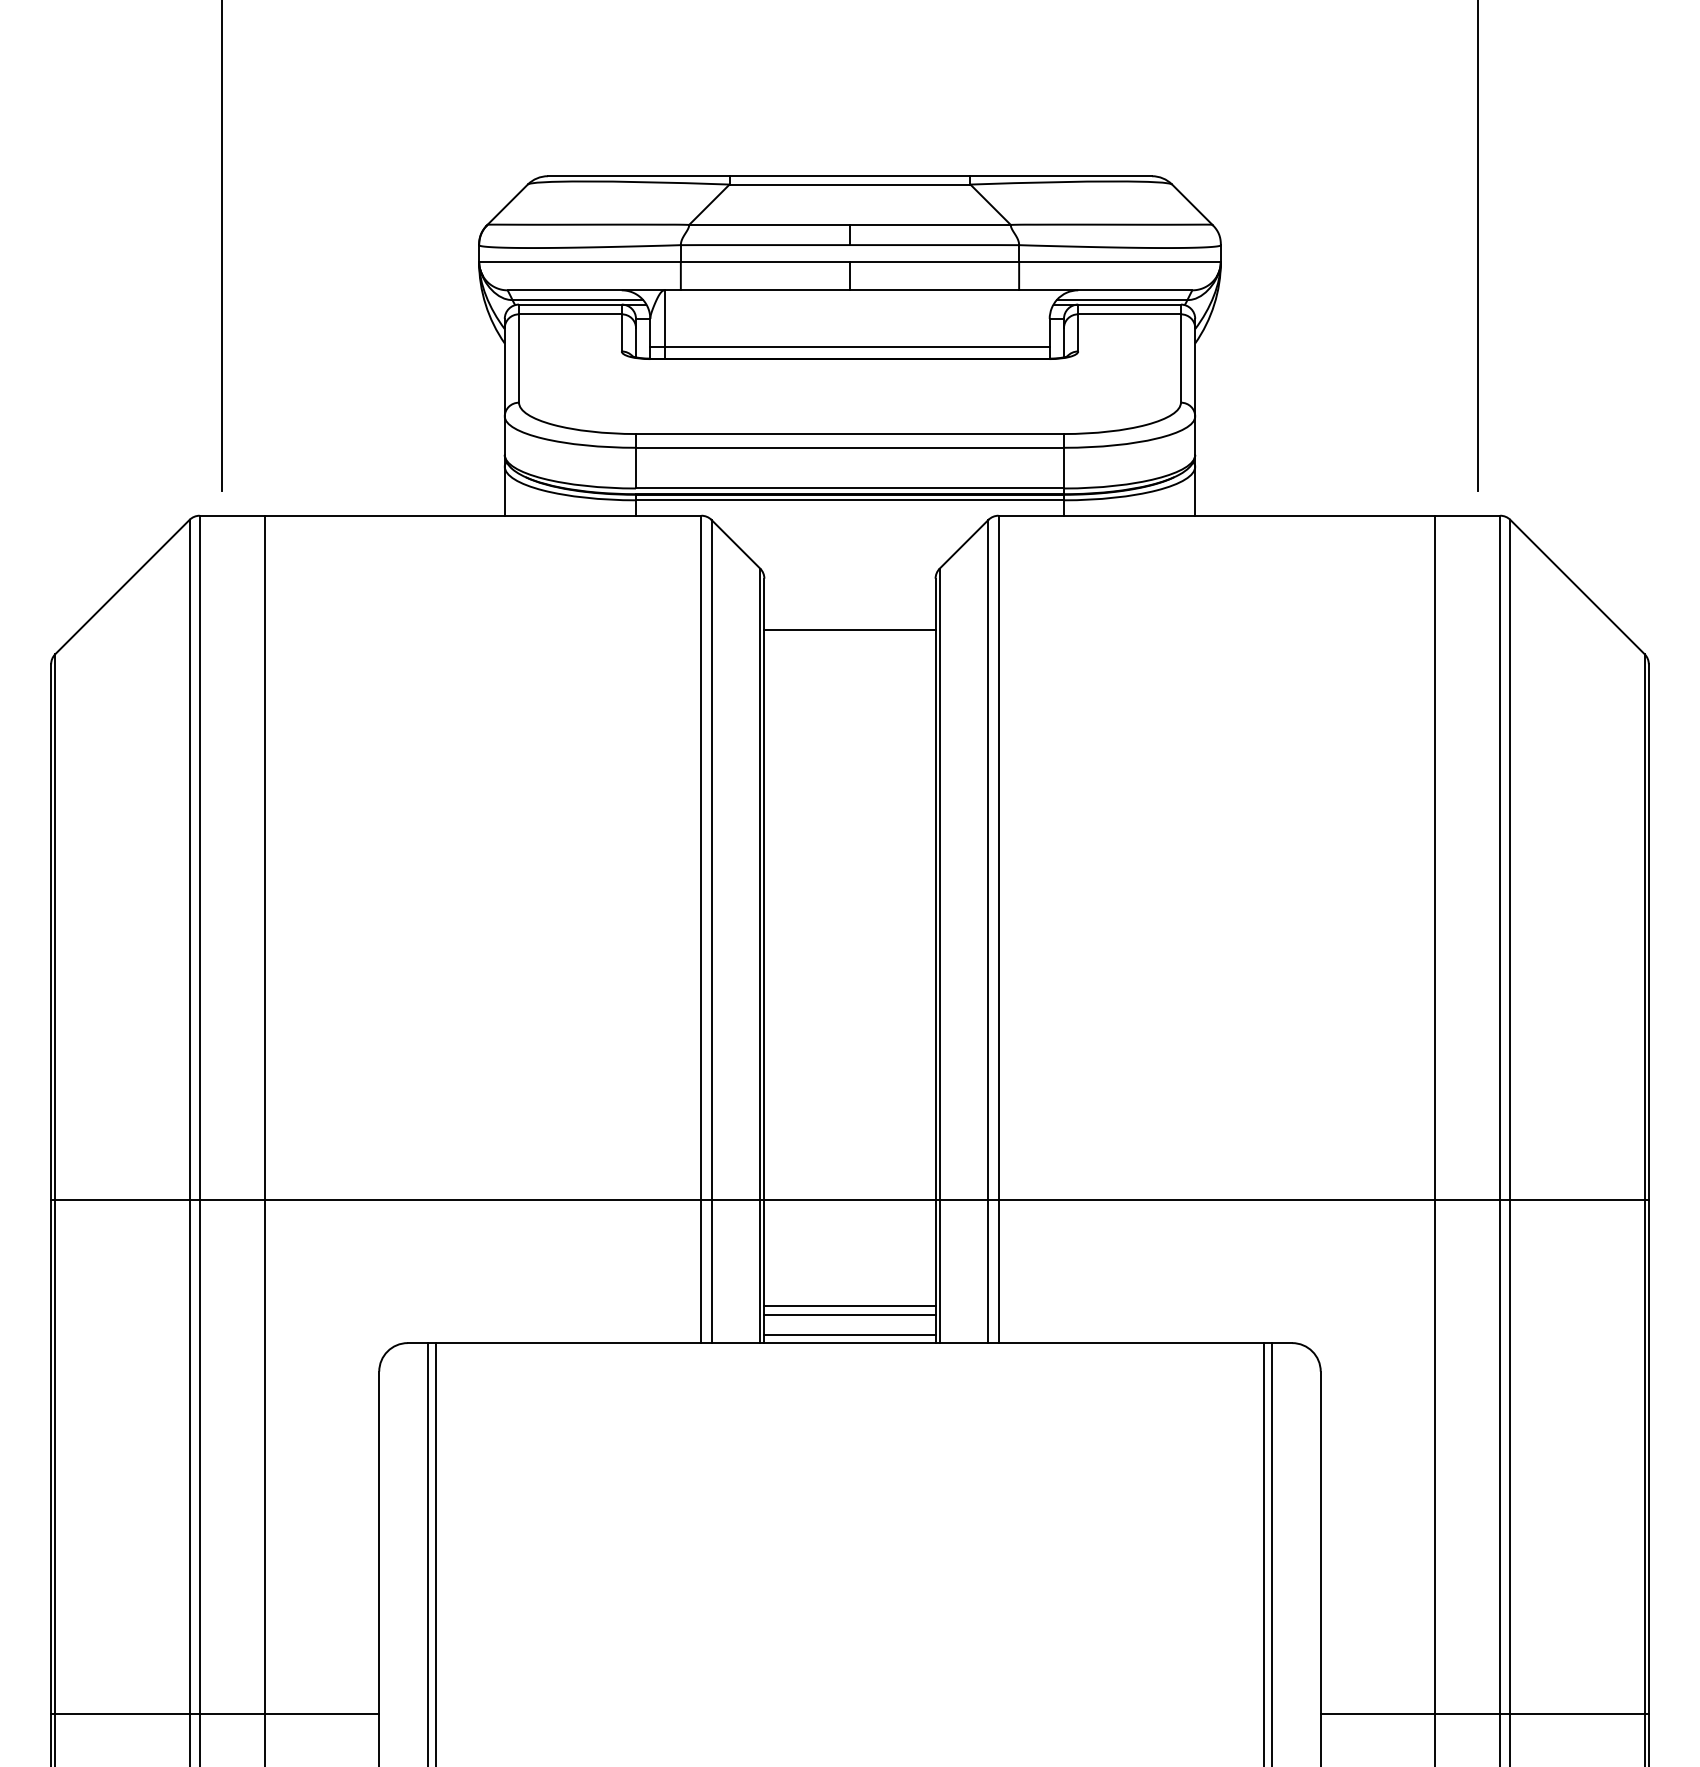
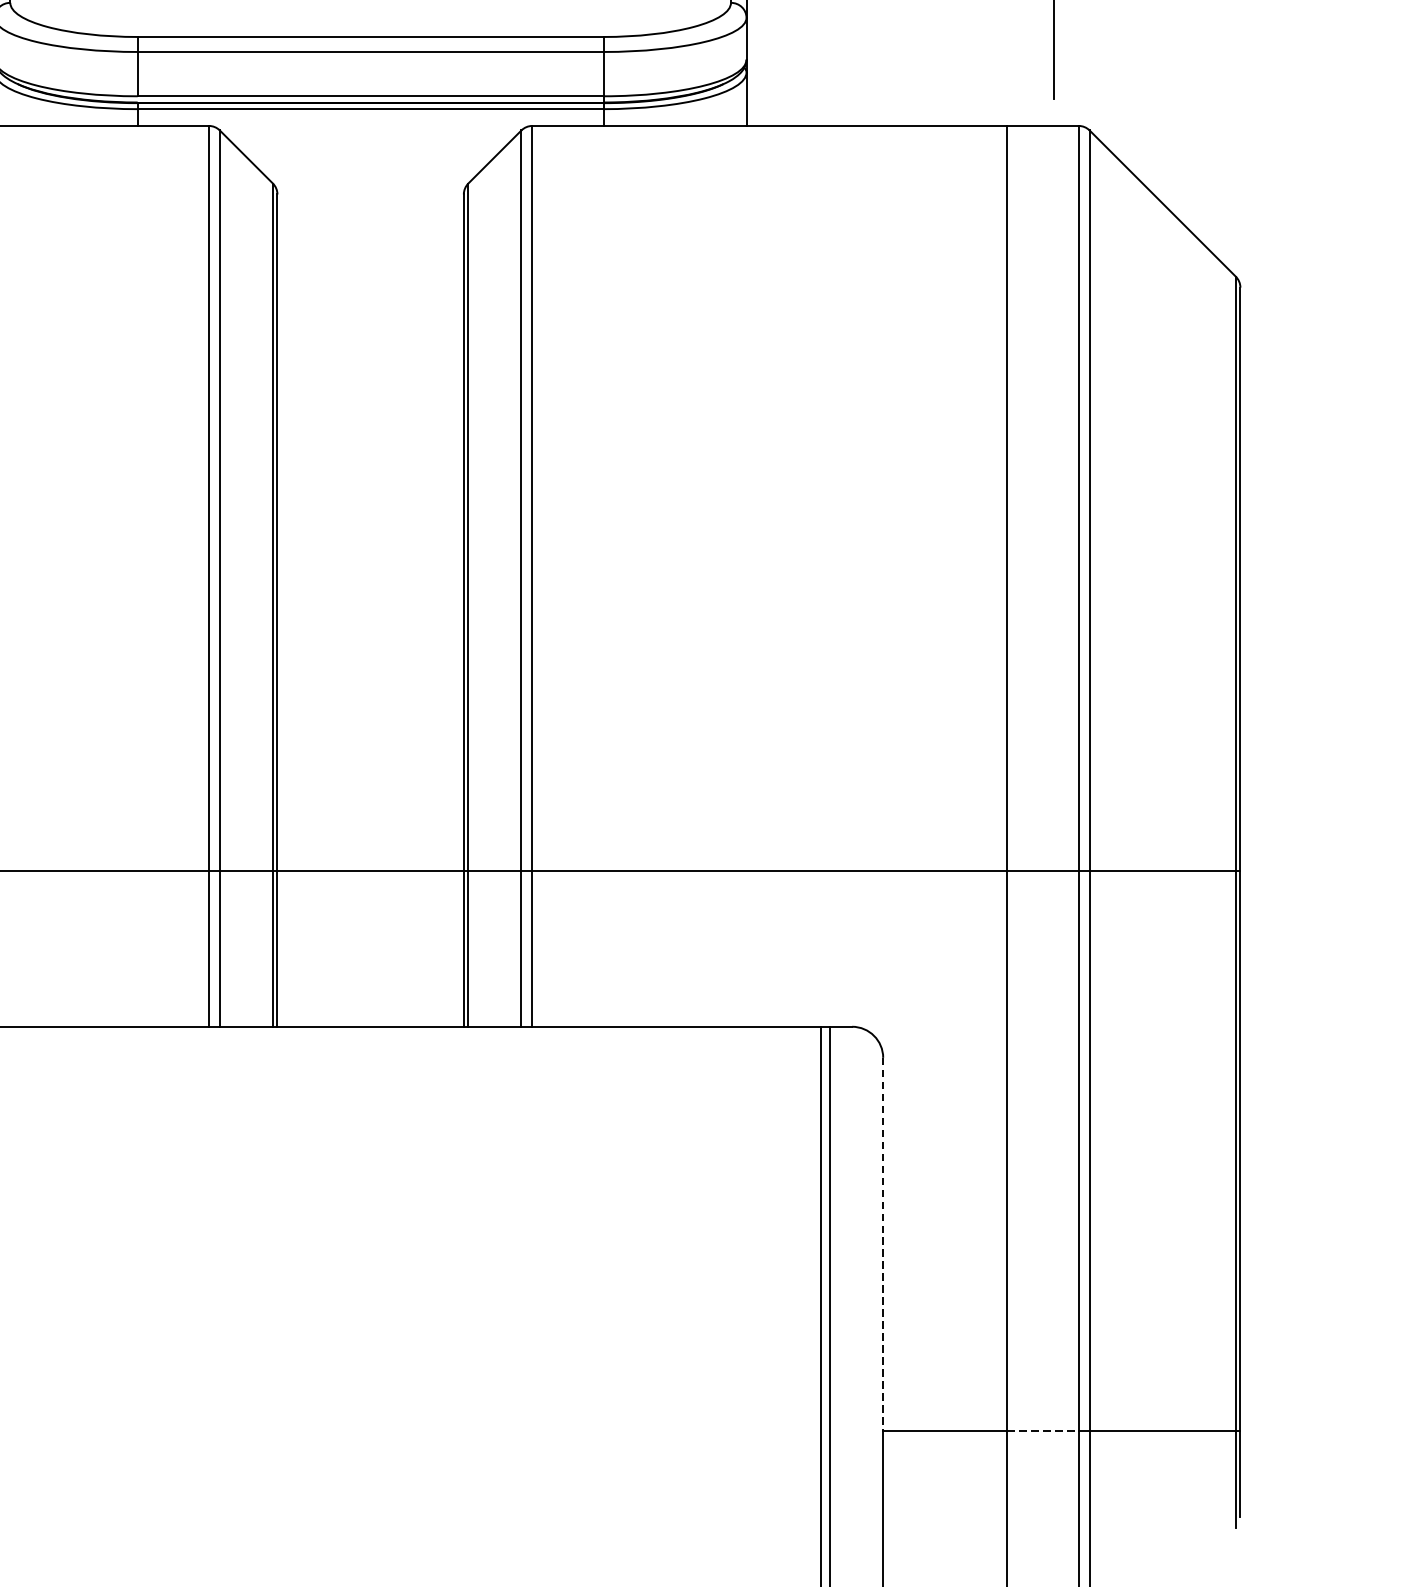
line: (849, 629) -> (370, 249), removed
line: (849, 1306) -> (370, 986), removed
line: (849, 1314) -> (370, 995), removed
line: (849, 1334) -> (370, 1017), removed
line: (1320, 1543) -> (882, 1244), solid -> dashed
line: (1467, 1713) -> (1042, 1430), solid -> dashed

